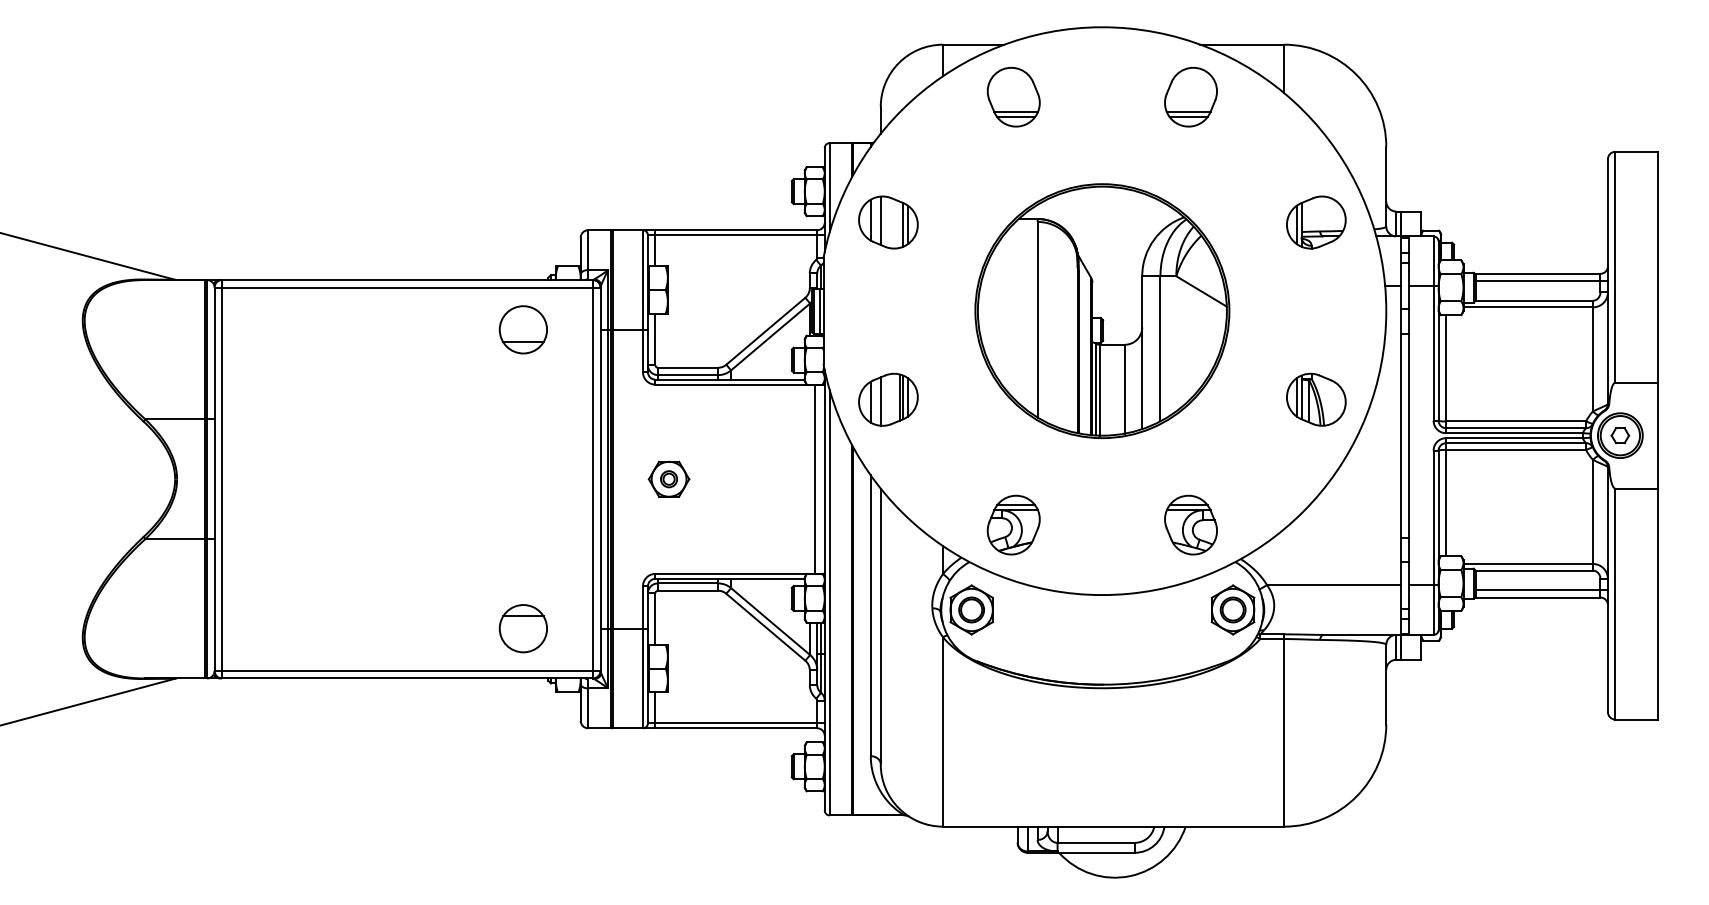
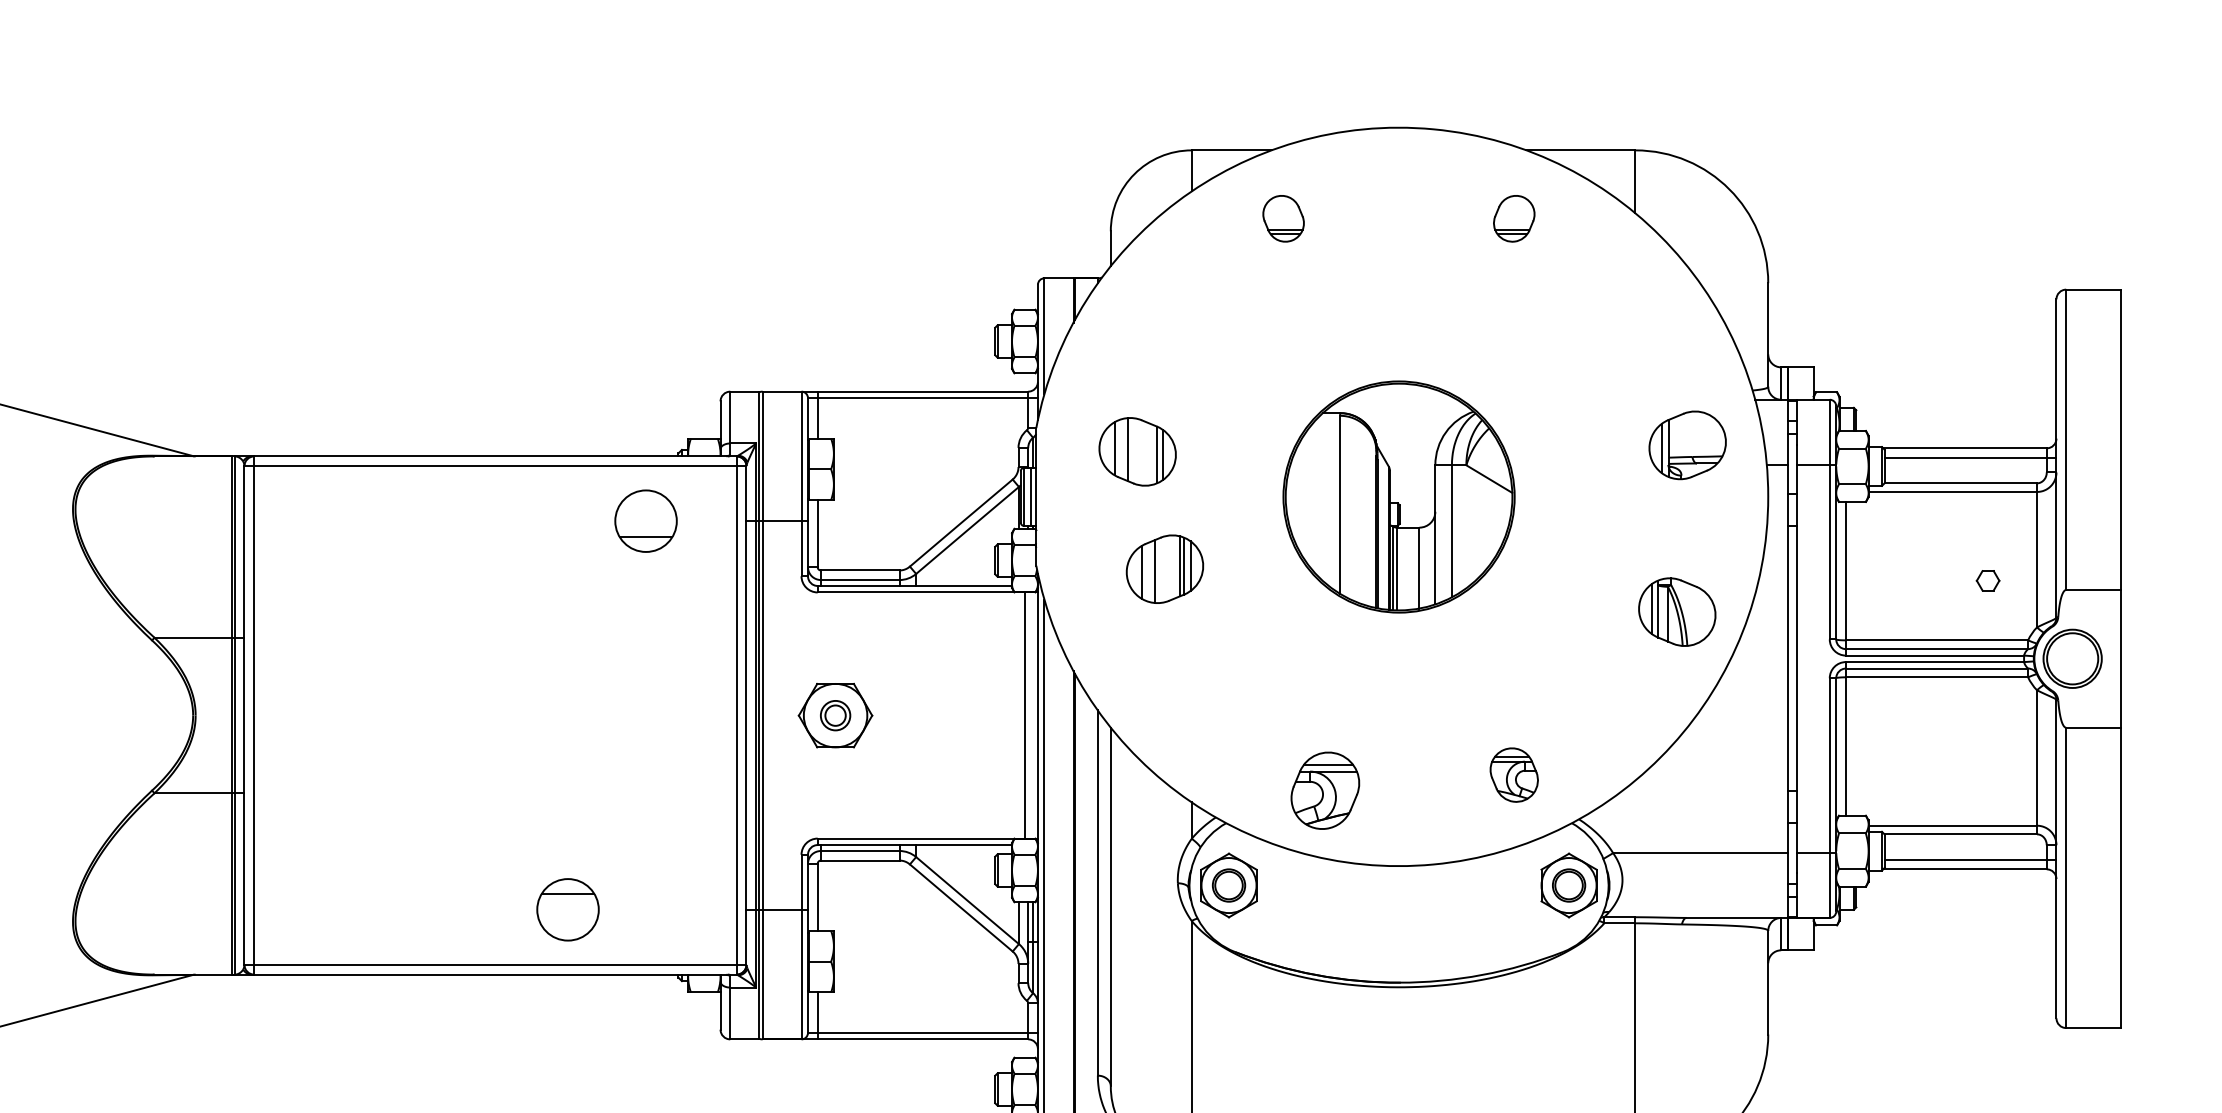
part: (1013, 97) -> (1283, 219), size x0.6
part: (1190, 97) -> (1513, 219), size x0.6
part: (888, 222) -> (1137, 451), moved
part: (1316, 222) -> (1687, 445), moved
part: (1102, 311) -> (1399, 497), size x0.7
part: (888, 399) -> (1165, 568), moved
part: (1620, 435) -> (1988, 580), moved
part: (668, 478) -> (834, 714), size x1.4
part: (1013, 524) -> (1325, 789), moved
part: (1190, 524) -> (1513, 774), size x0.7
part: (522, 628) -> (566, 909), moved

